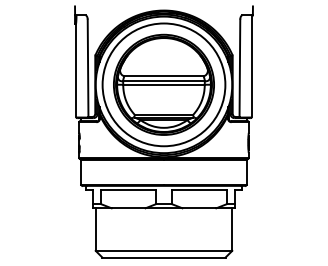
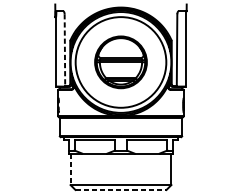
line: (88, 68) -> (65, 50), solid -> dashed
part: (163, 84) -> (120, 62), size x0.7
line: (95, 230) -> (70, 170), solid -> dashed
line: (164, 257) -> (121, 189), solid -> dashed

